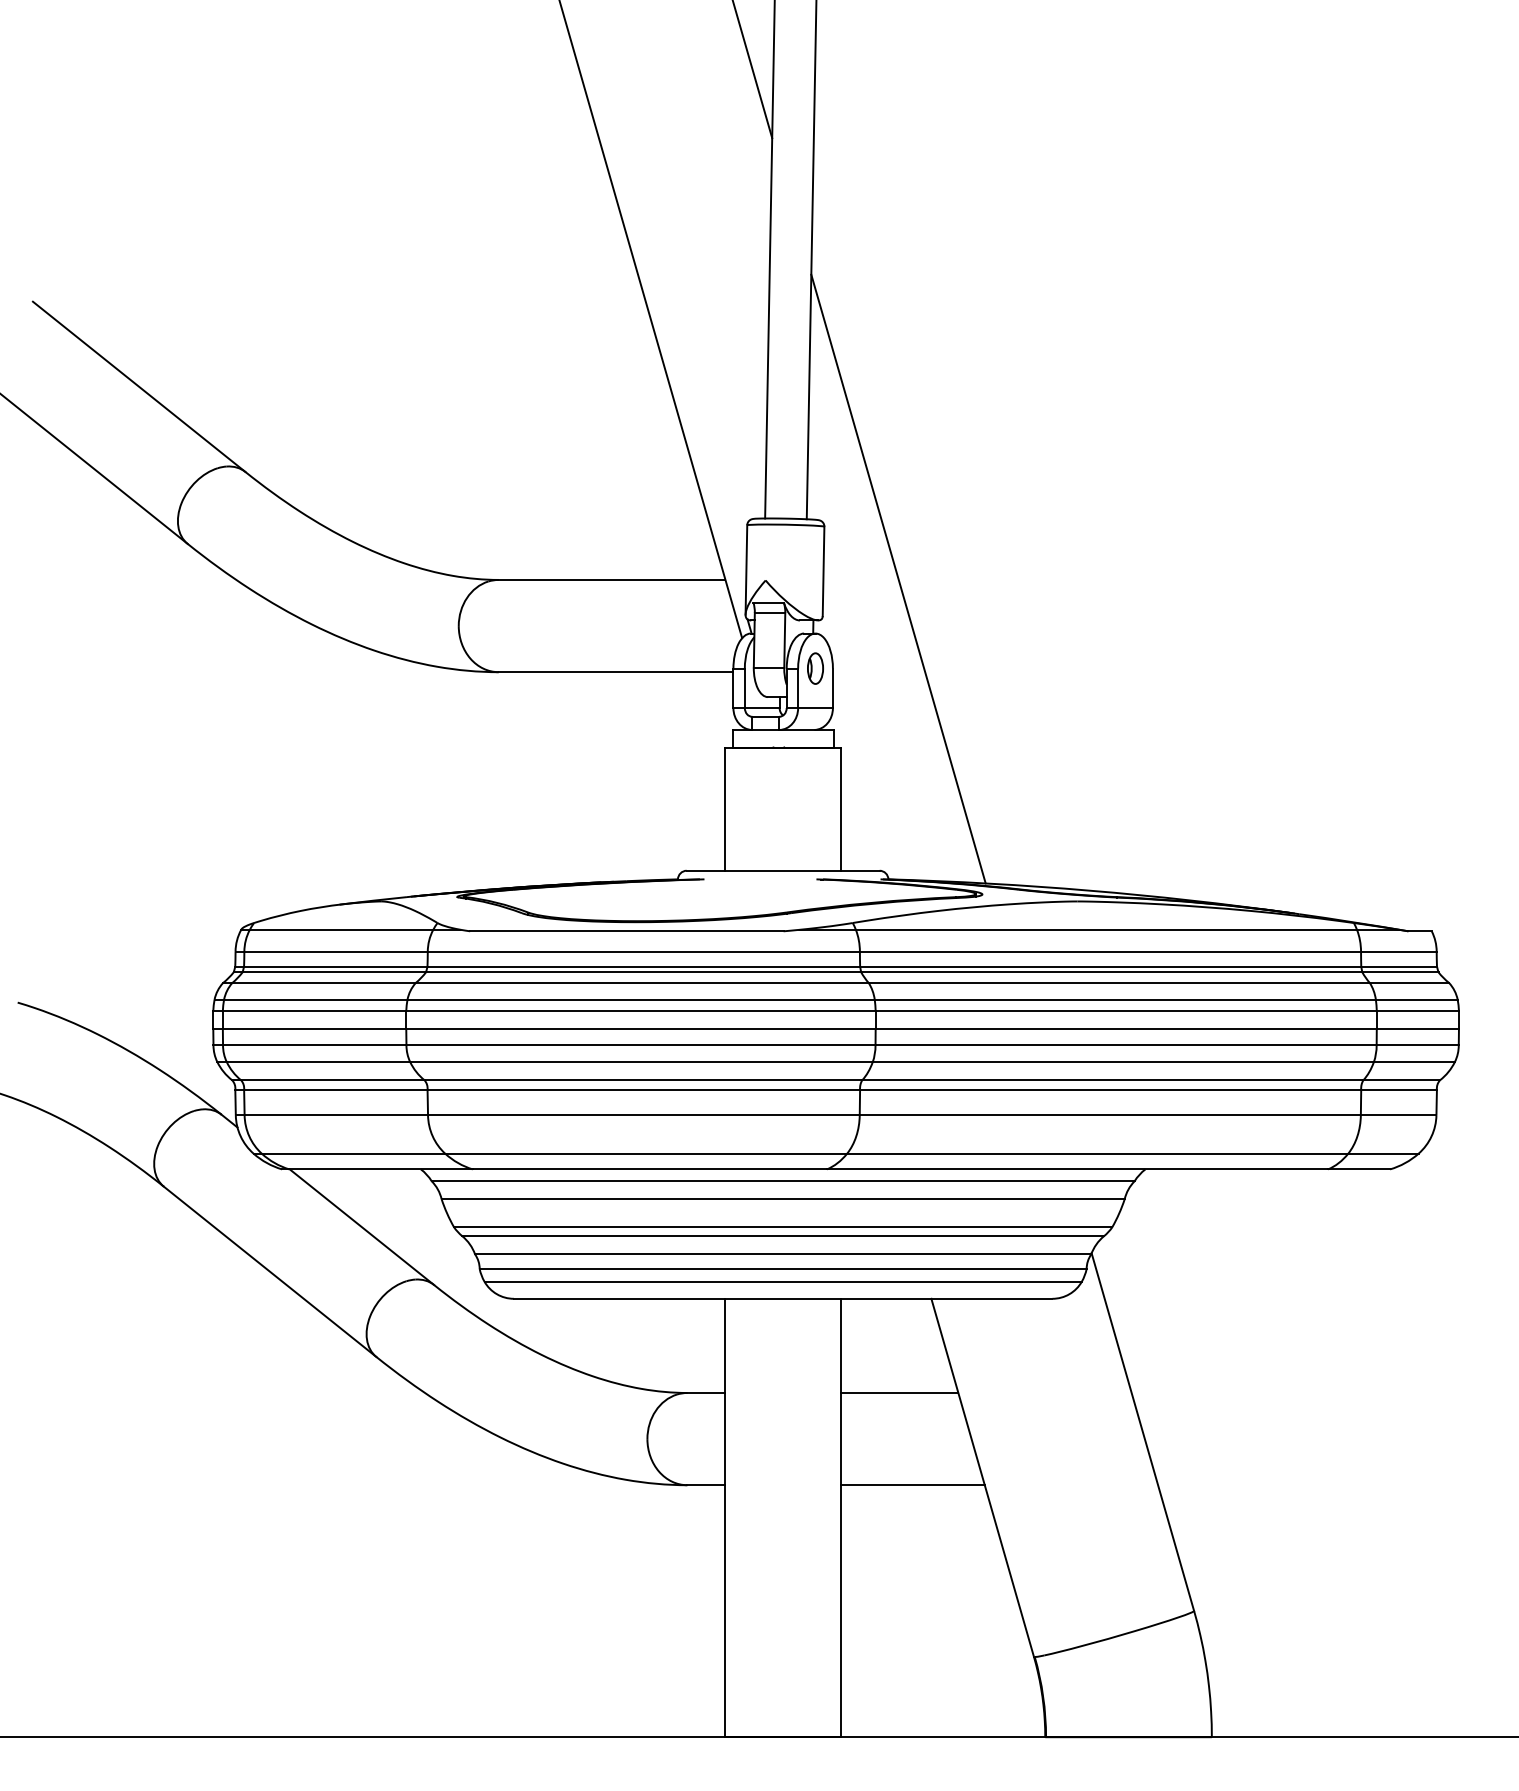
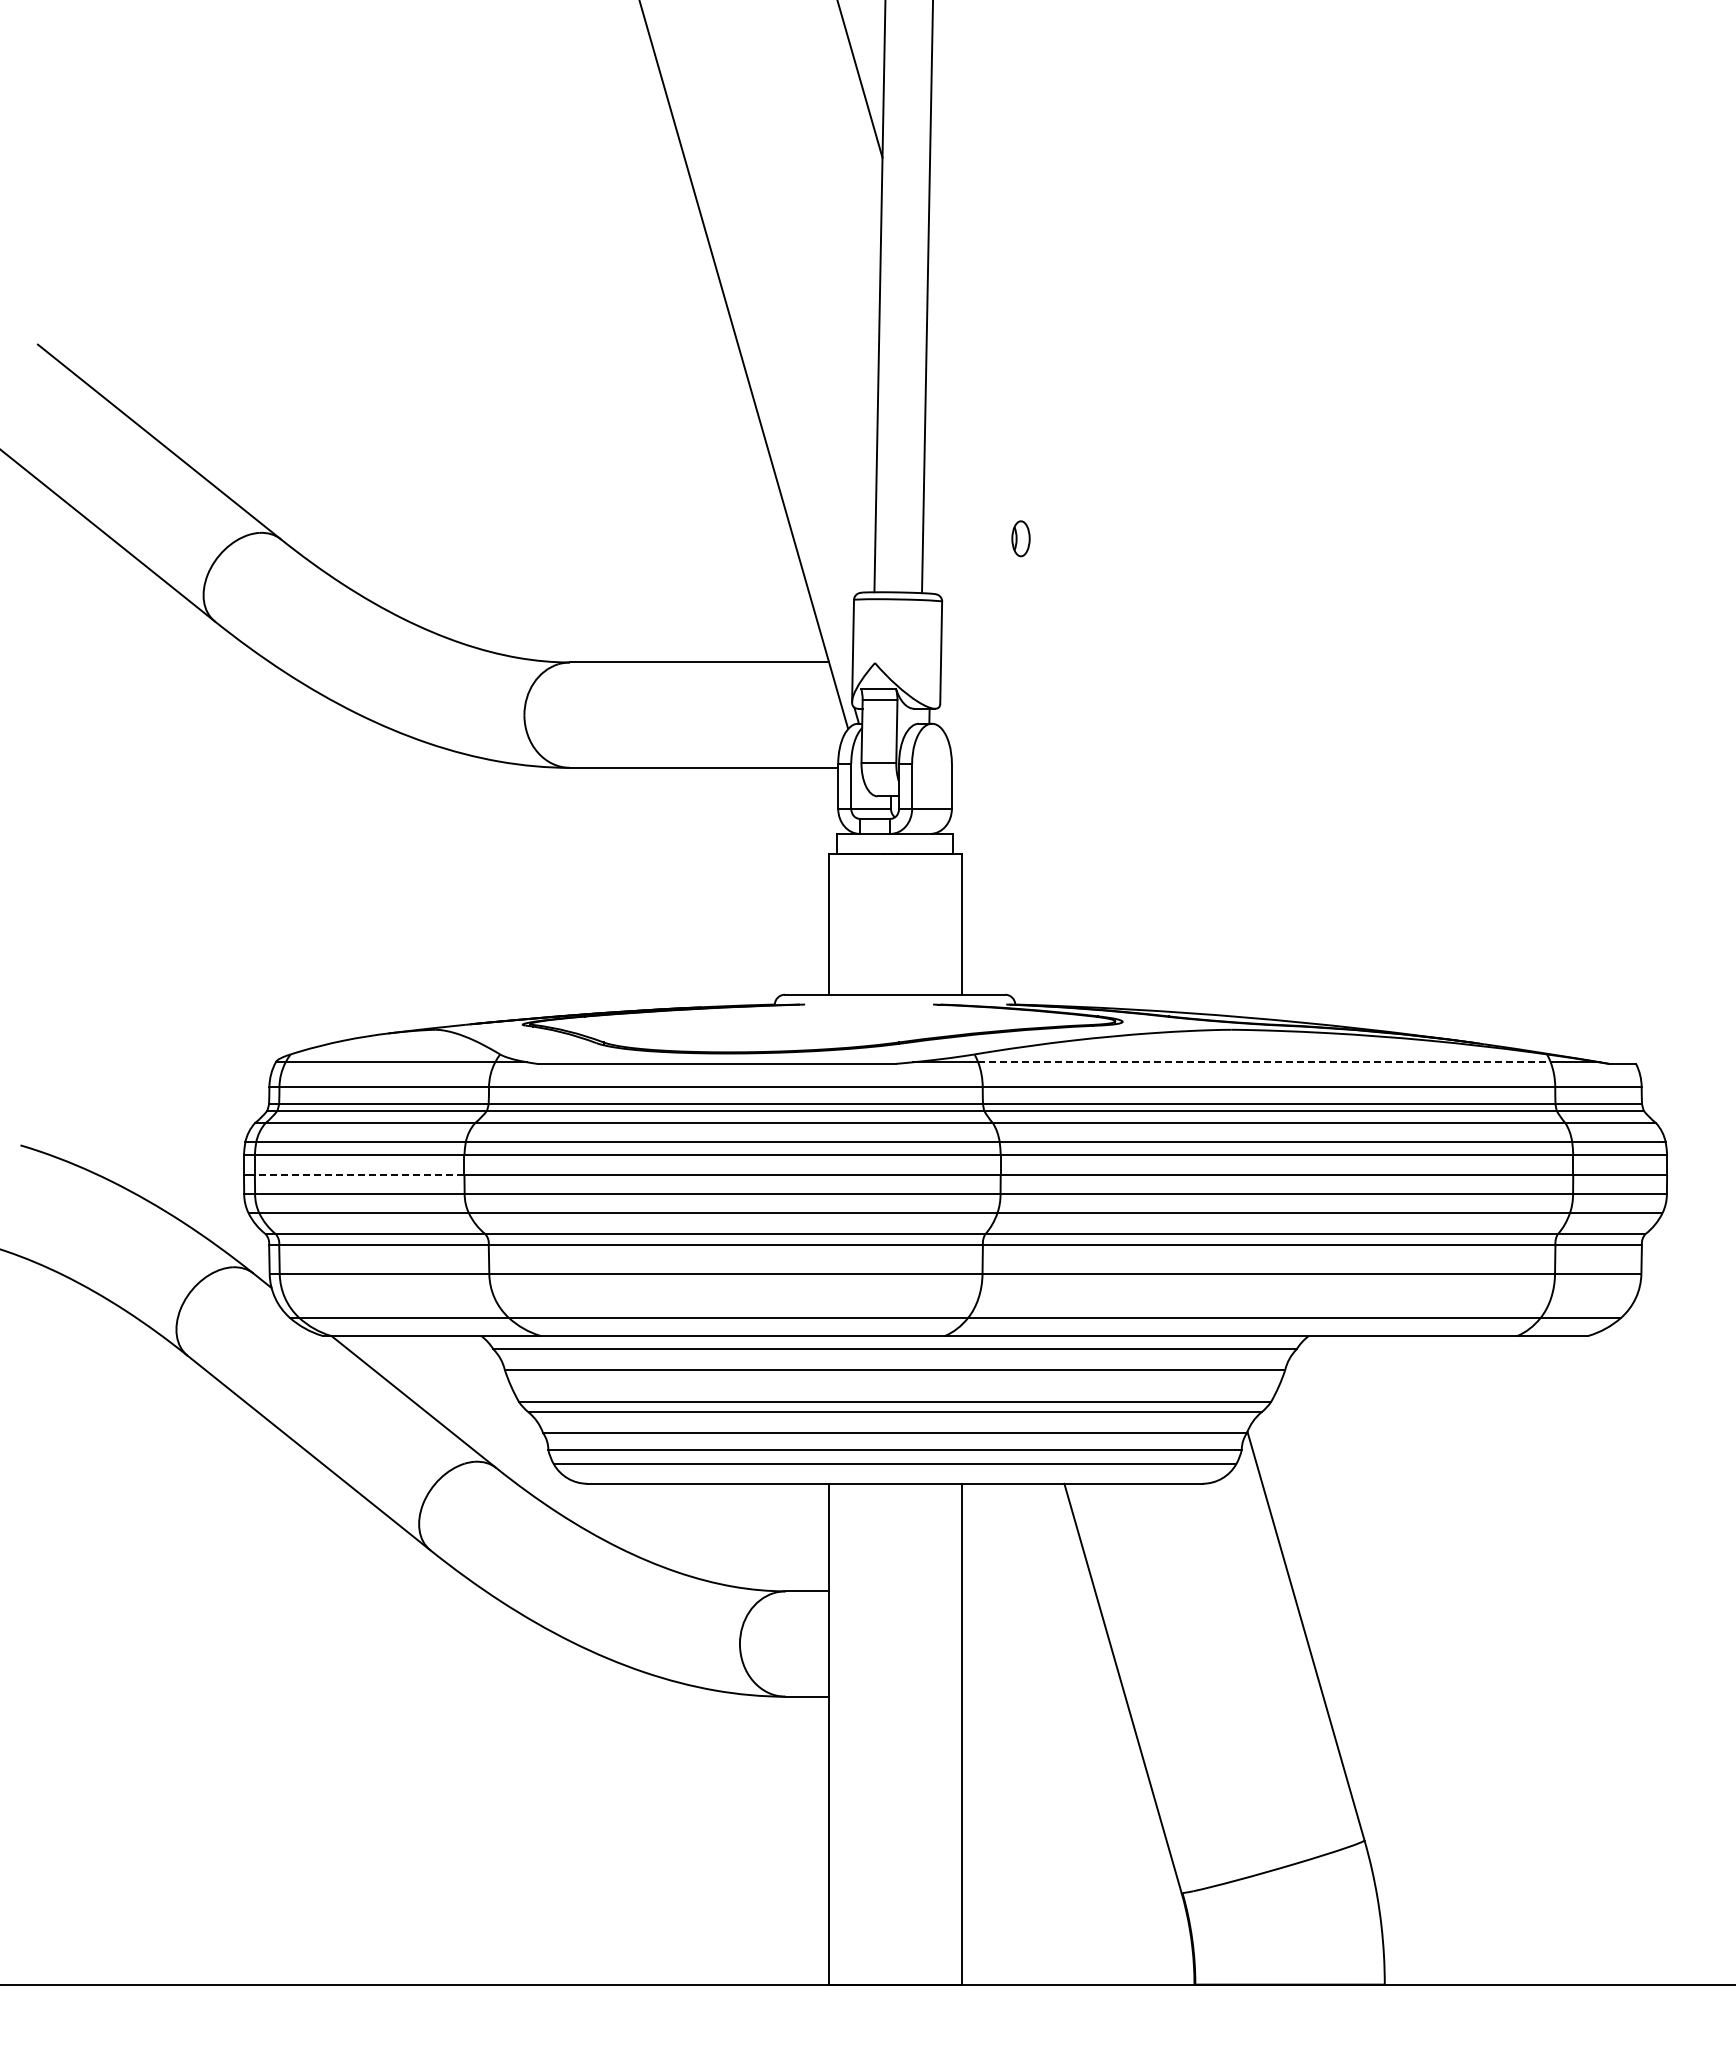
line: (898, 579) -> (1026, 661), removed
part: (815, 668) -> (1020, 538), moved
line: (1106, 930) -> (1264, 1062), solid -> dashed
line: (314, 1028) -> (359, 1174), solid -> dashed
line: (899, 1393) -> (1028, 1591), removed
line: (913, 1485) -> (1043, 1696), removed

